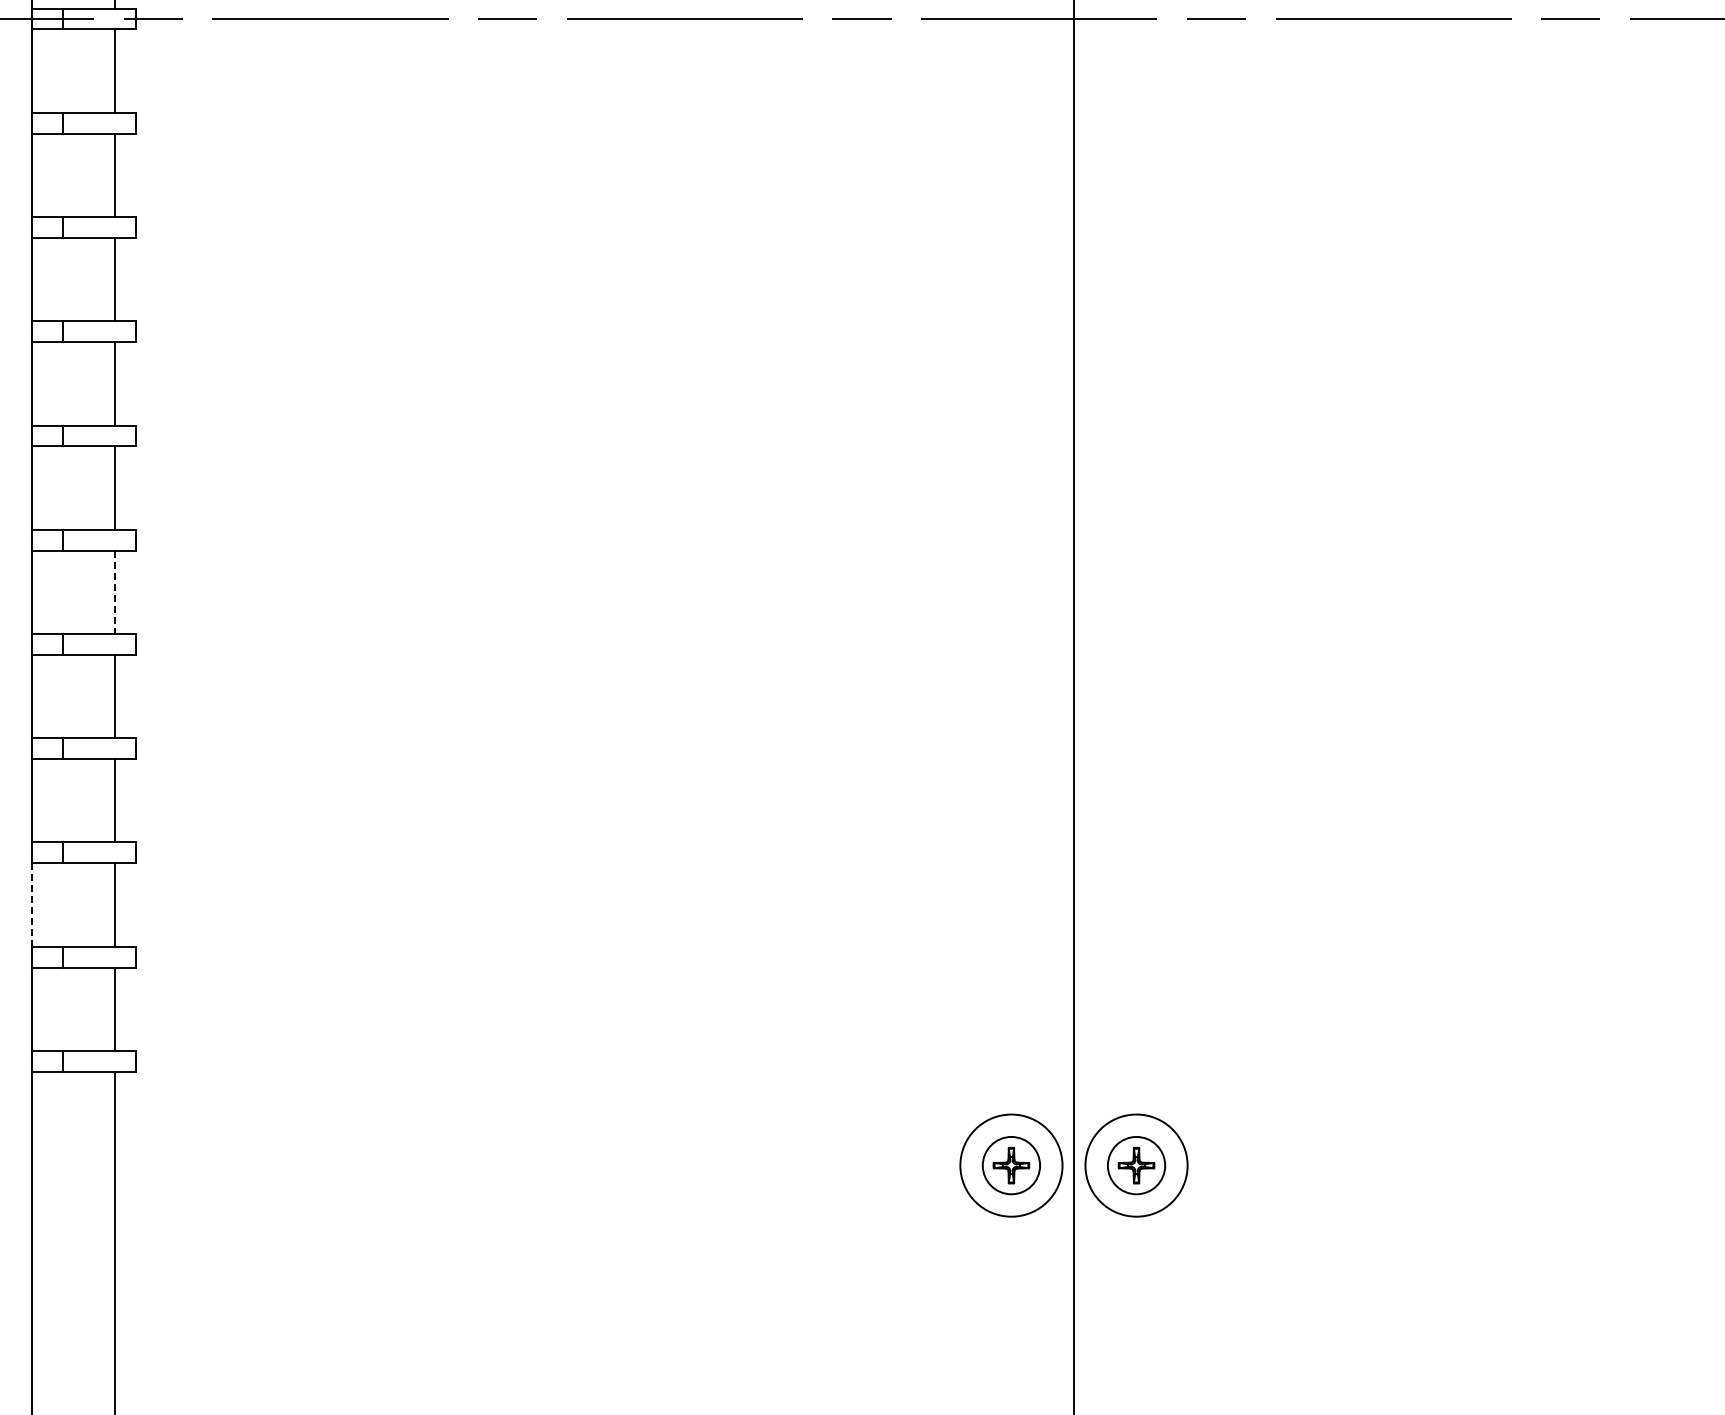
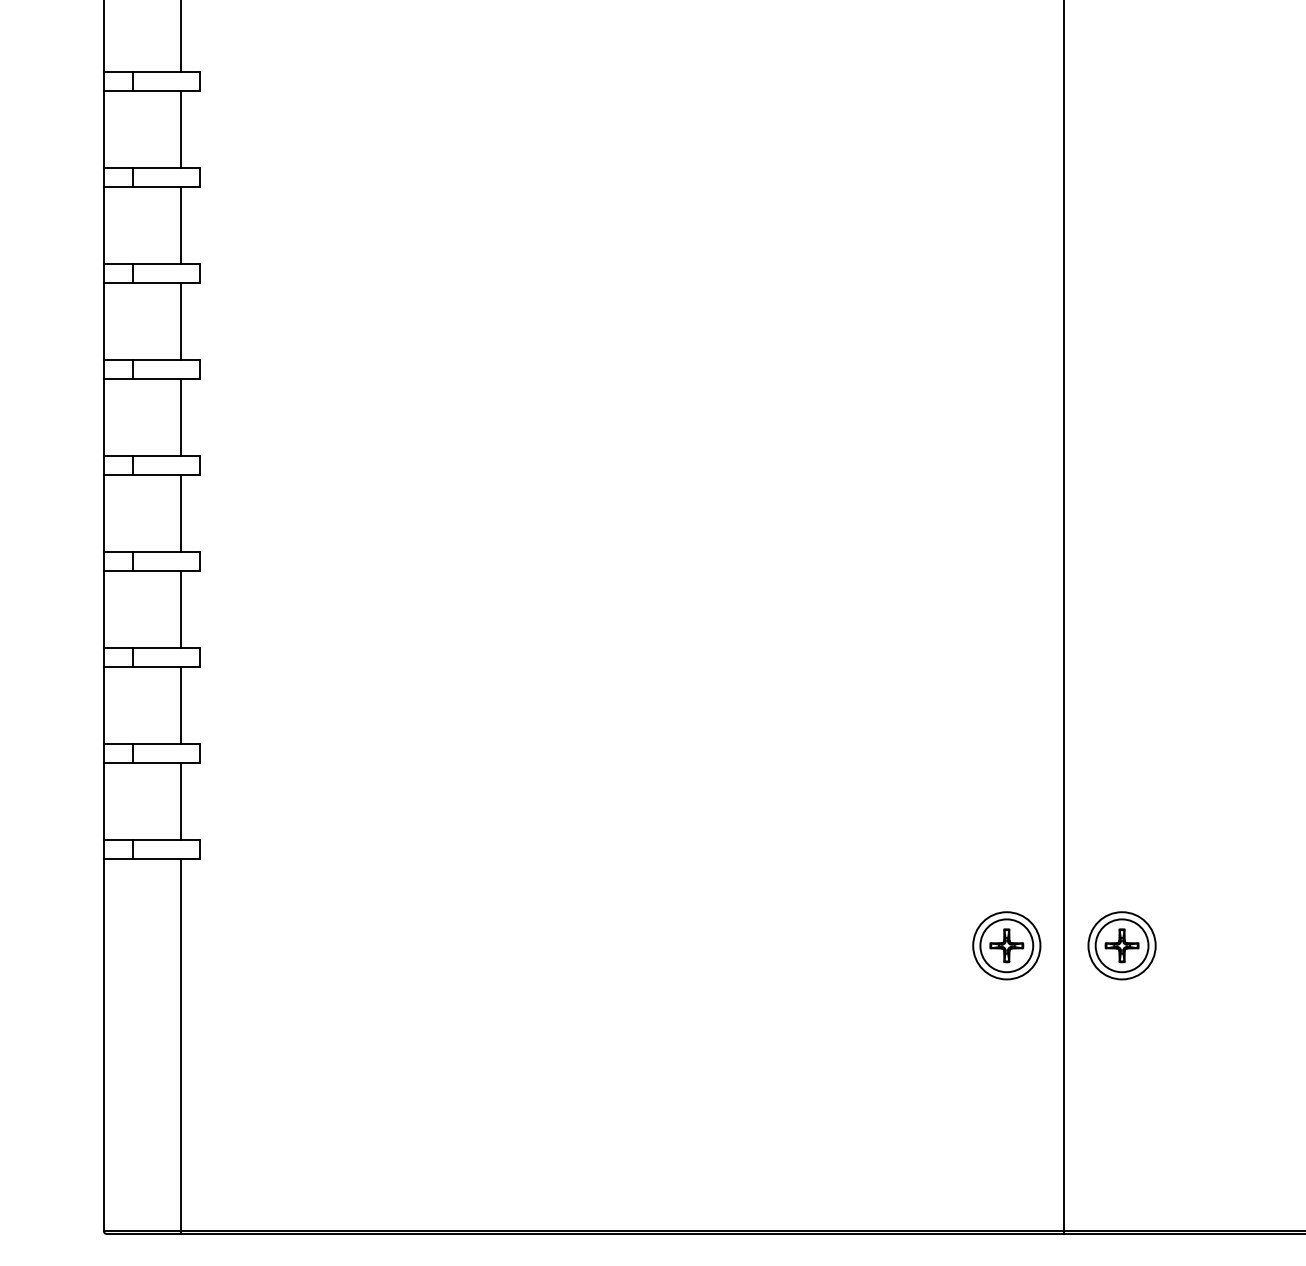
line: (114, 592) -> (180, 417), dashed -> solid
line: (31, 905) -> (103, 706), dashed -> solid
circle: (1010, 1165) -> (1005, 945), size x0.71
circle: (1136, 1165) -> (1122, 945), size x0.71

